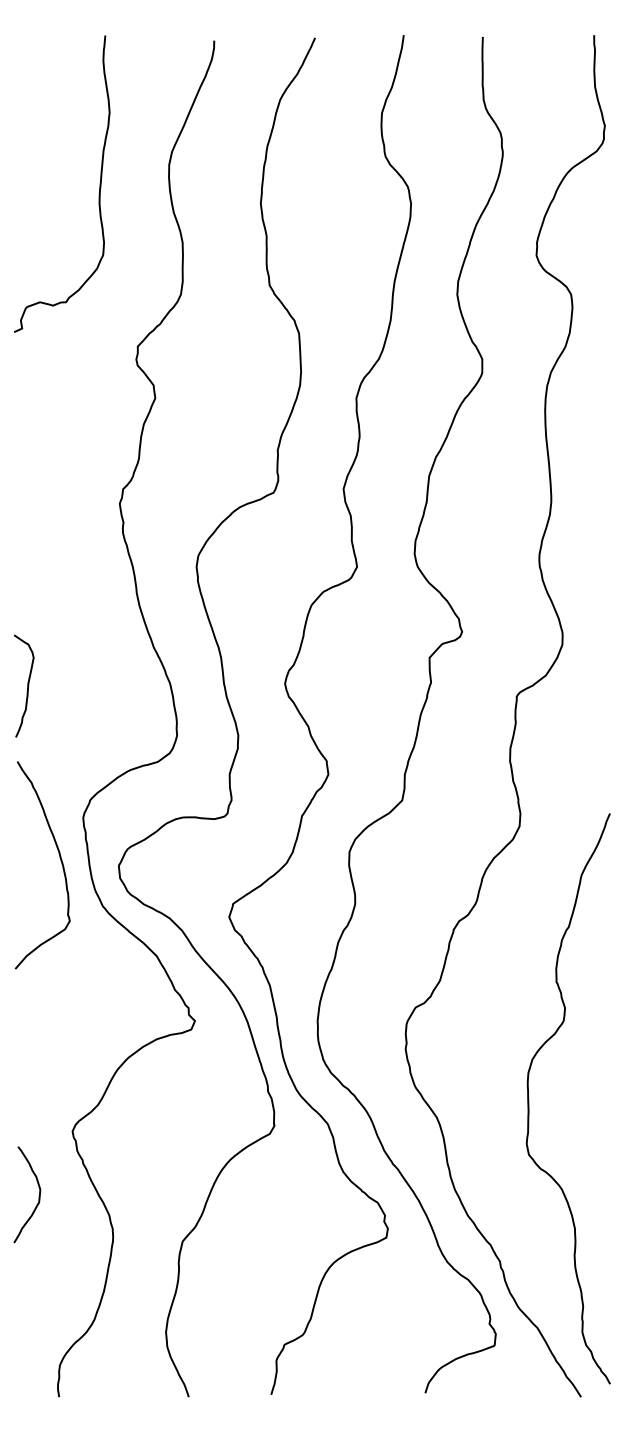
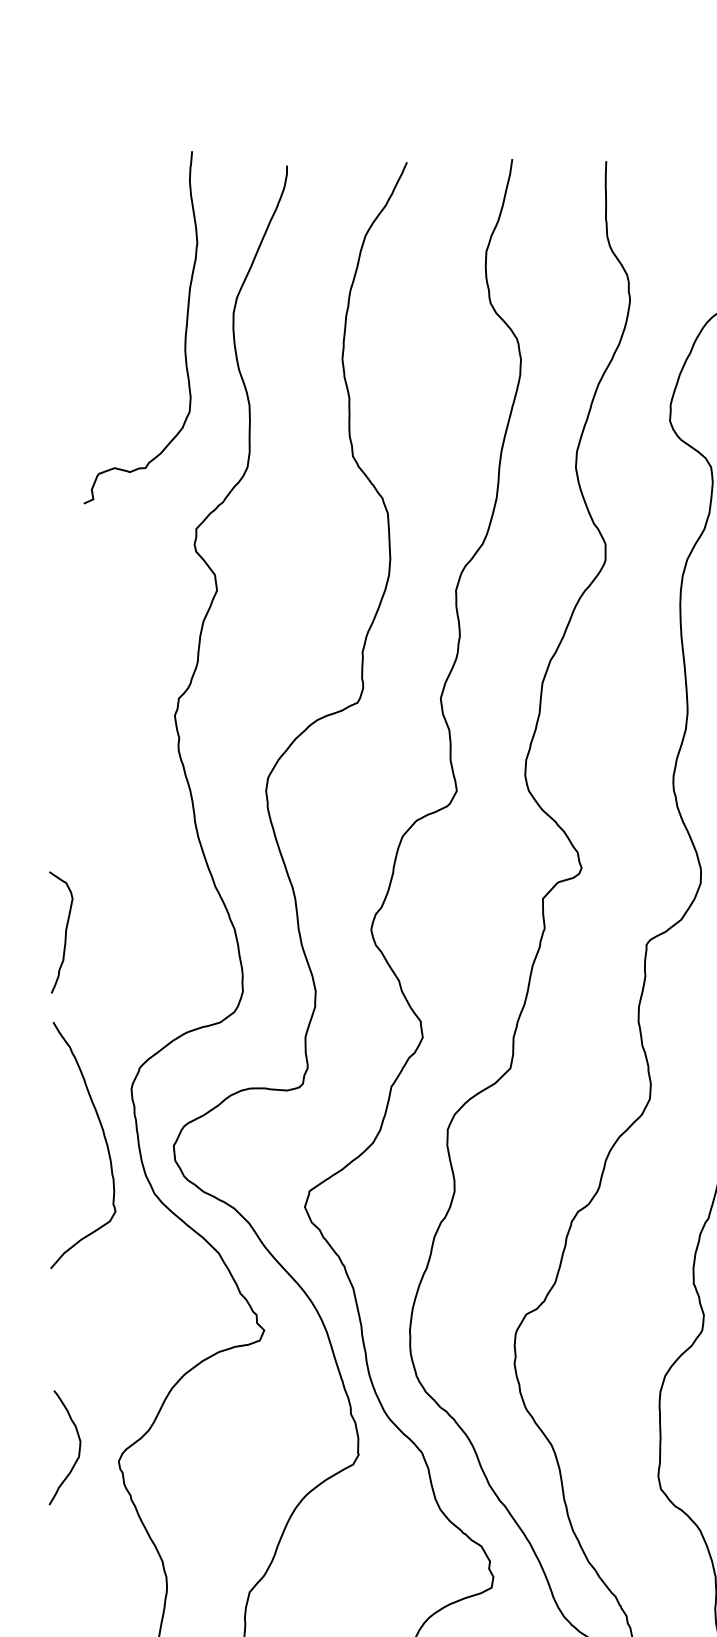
curve: (99, 183) -> (185, 327), moved
curve: (38, 1196) -> (78, 1449), moved

